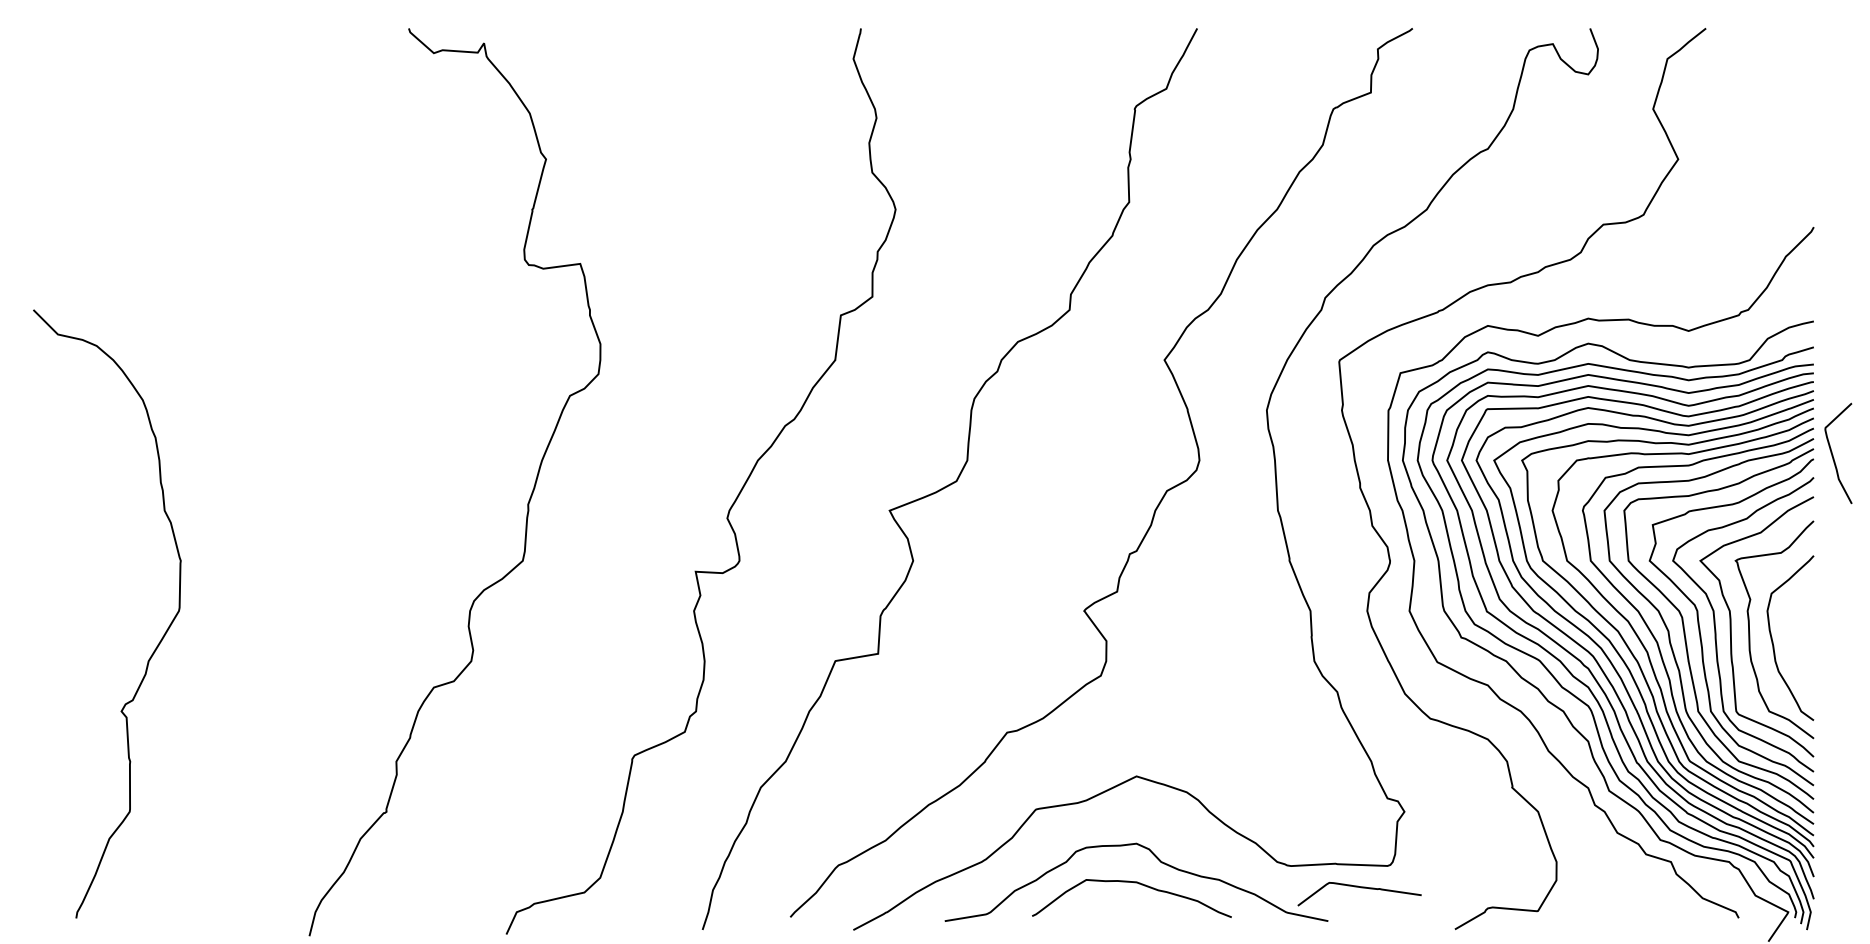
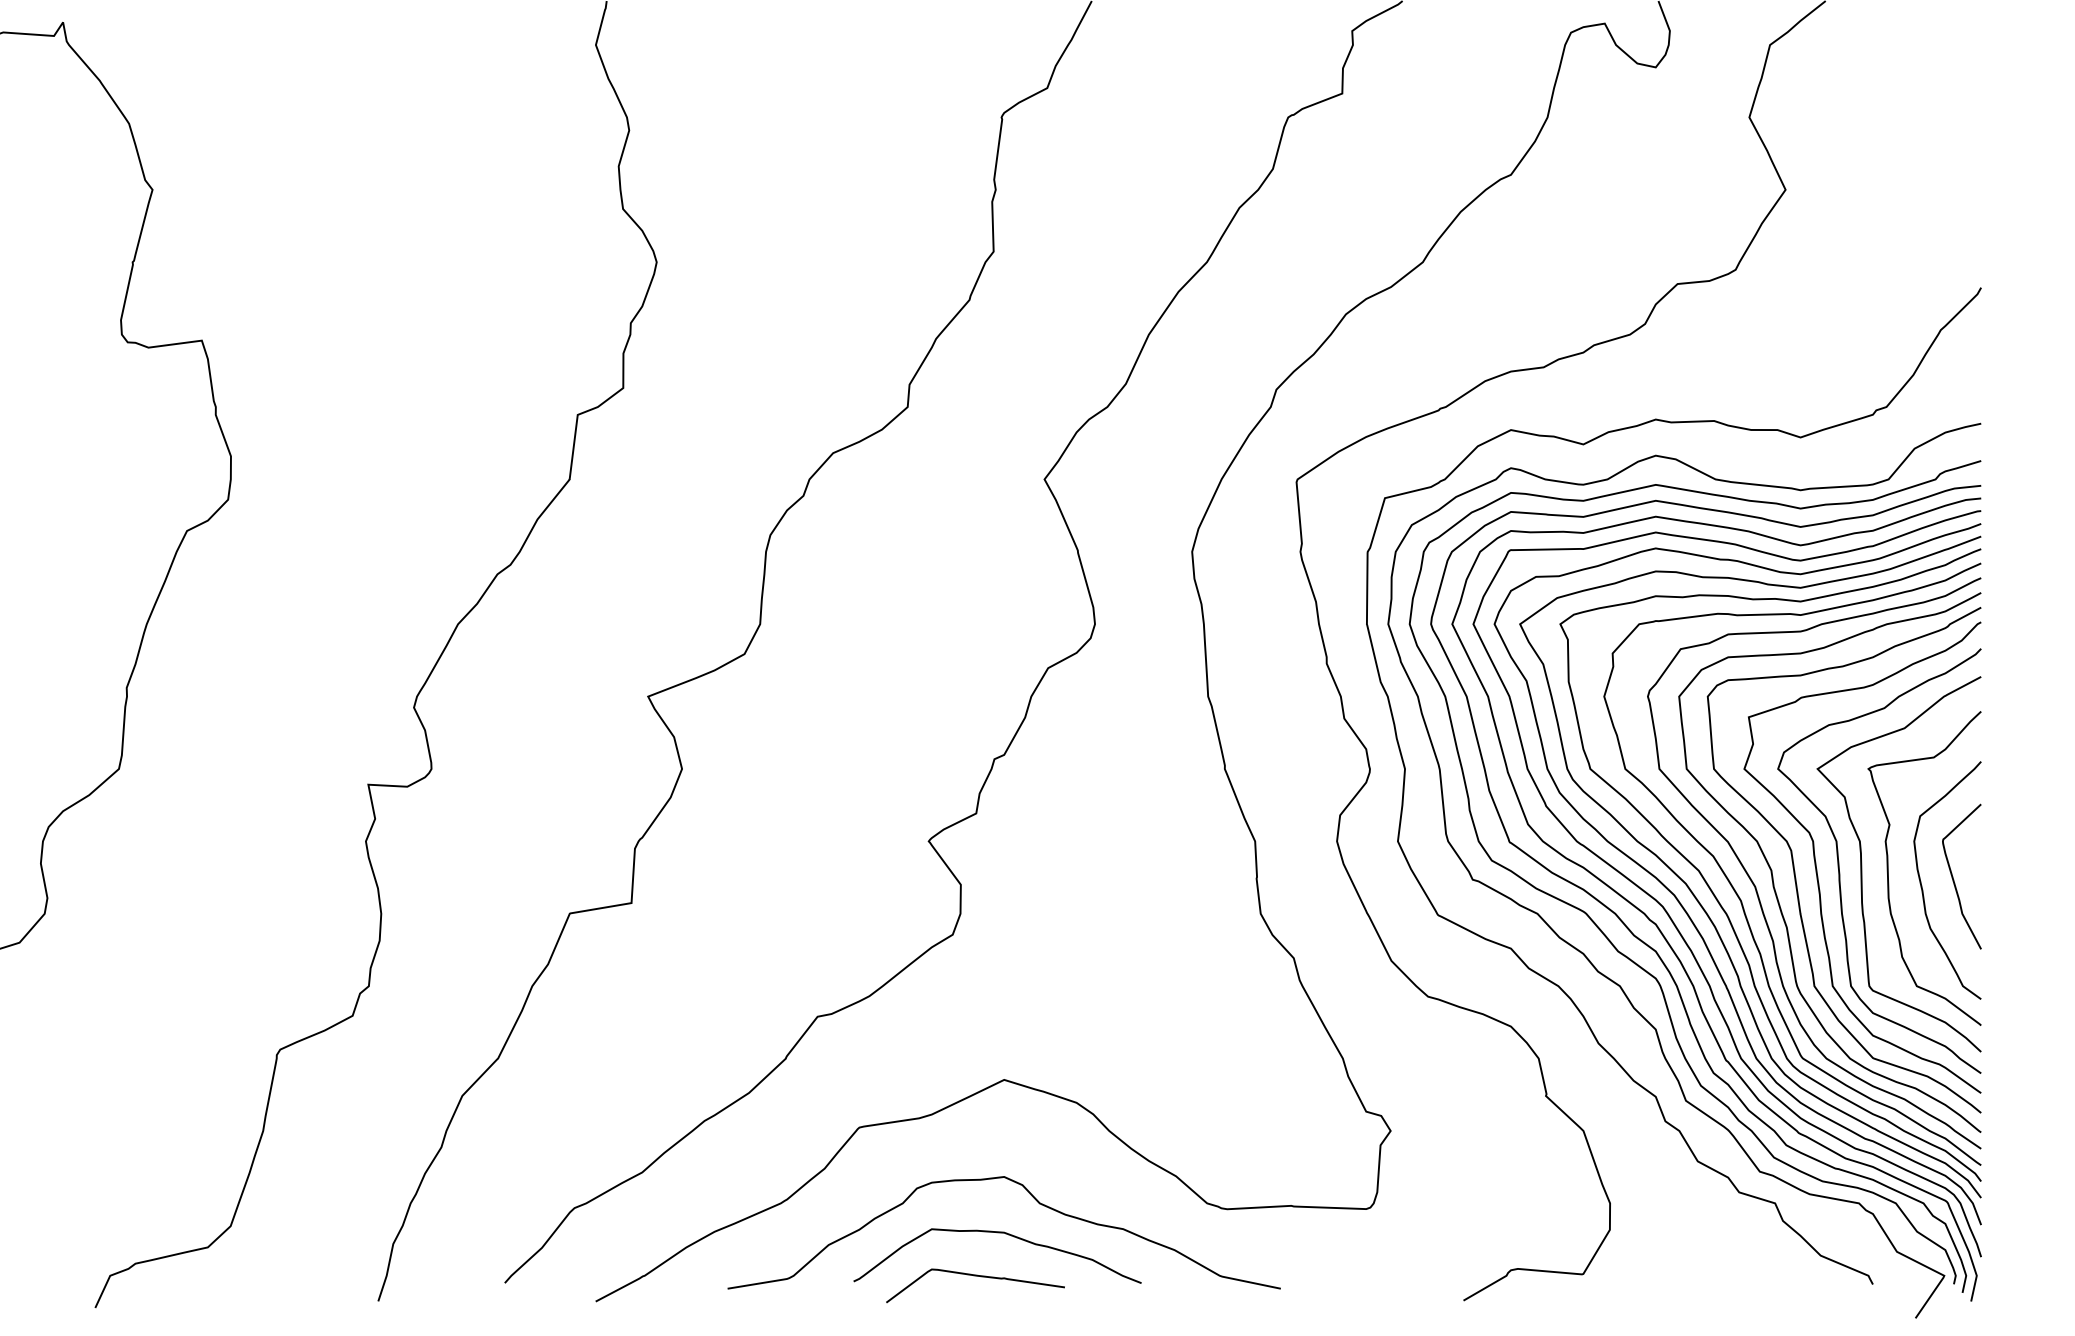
curve: (1833, 454) -> (1954, 878), moved
curve: (1361, 888) -> (978, 1277), moved

